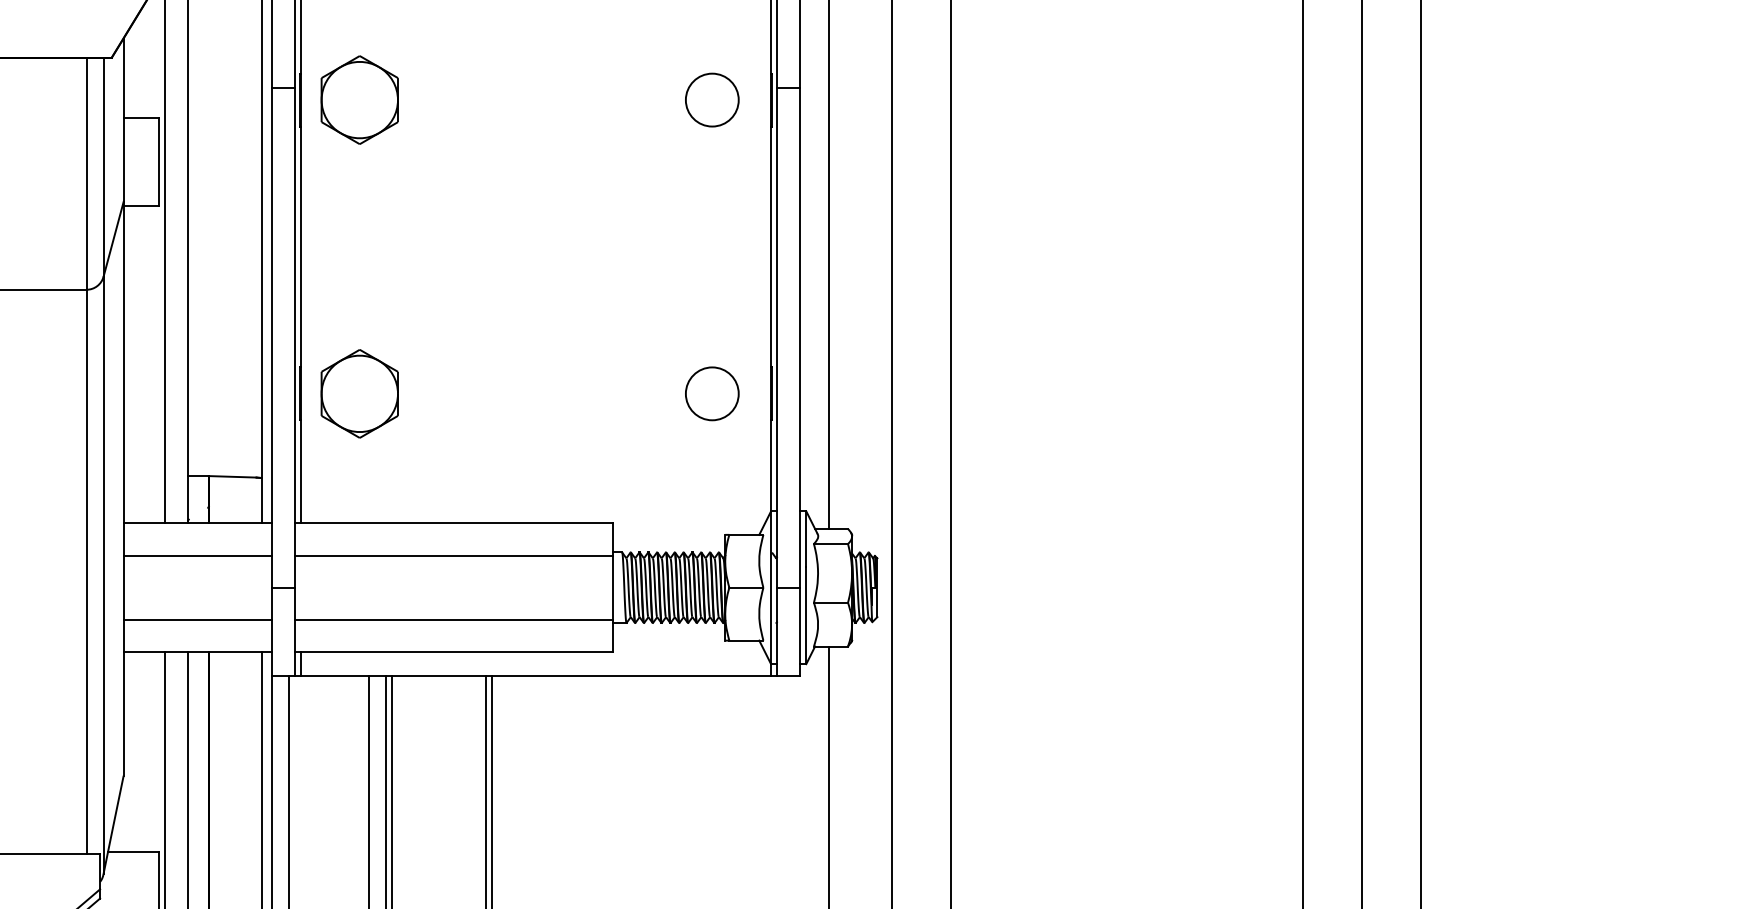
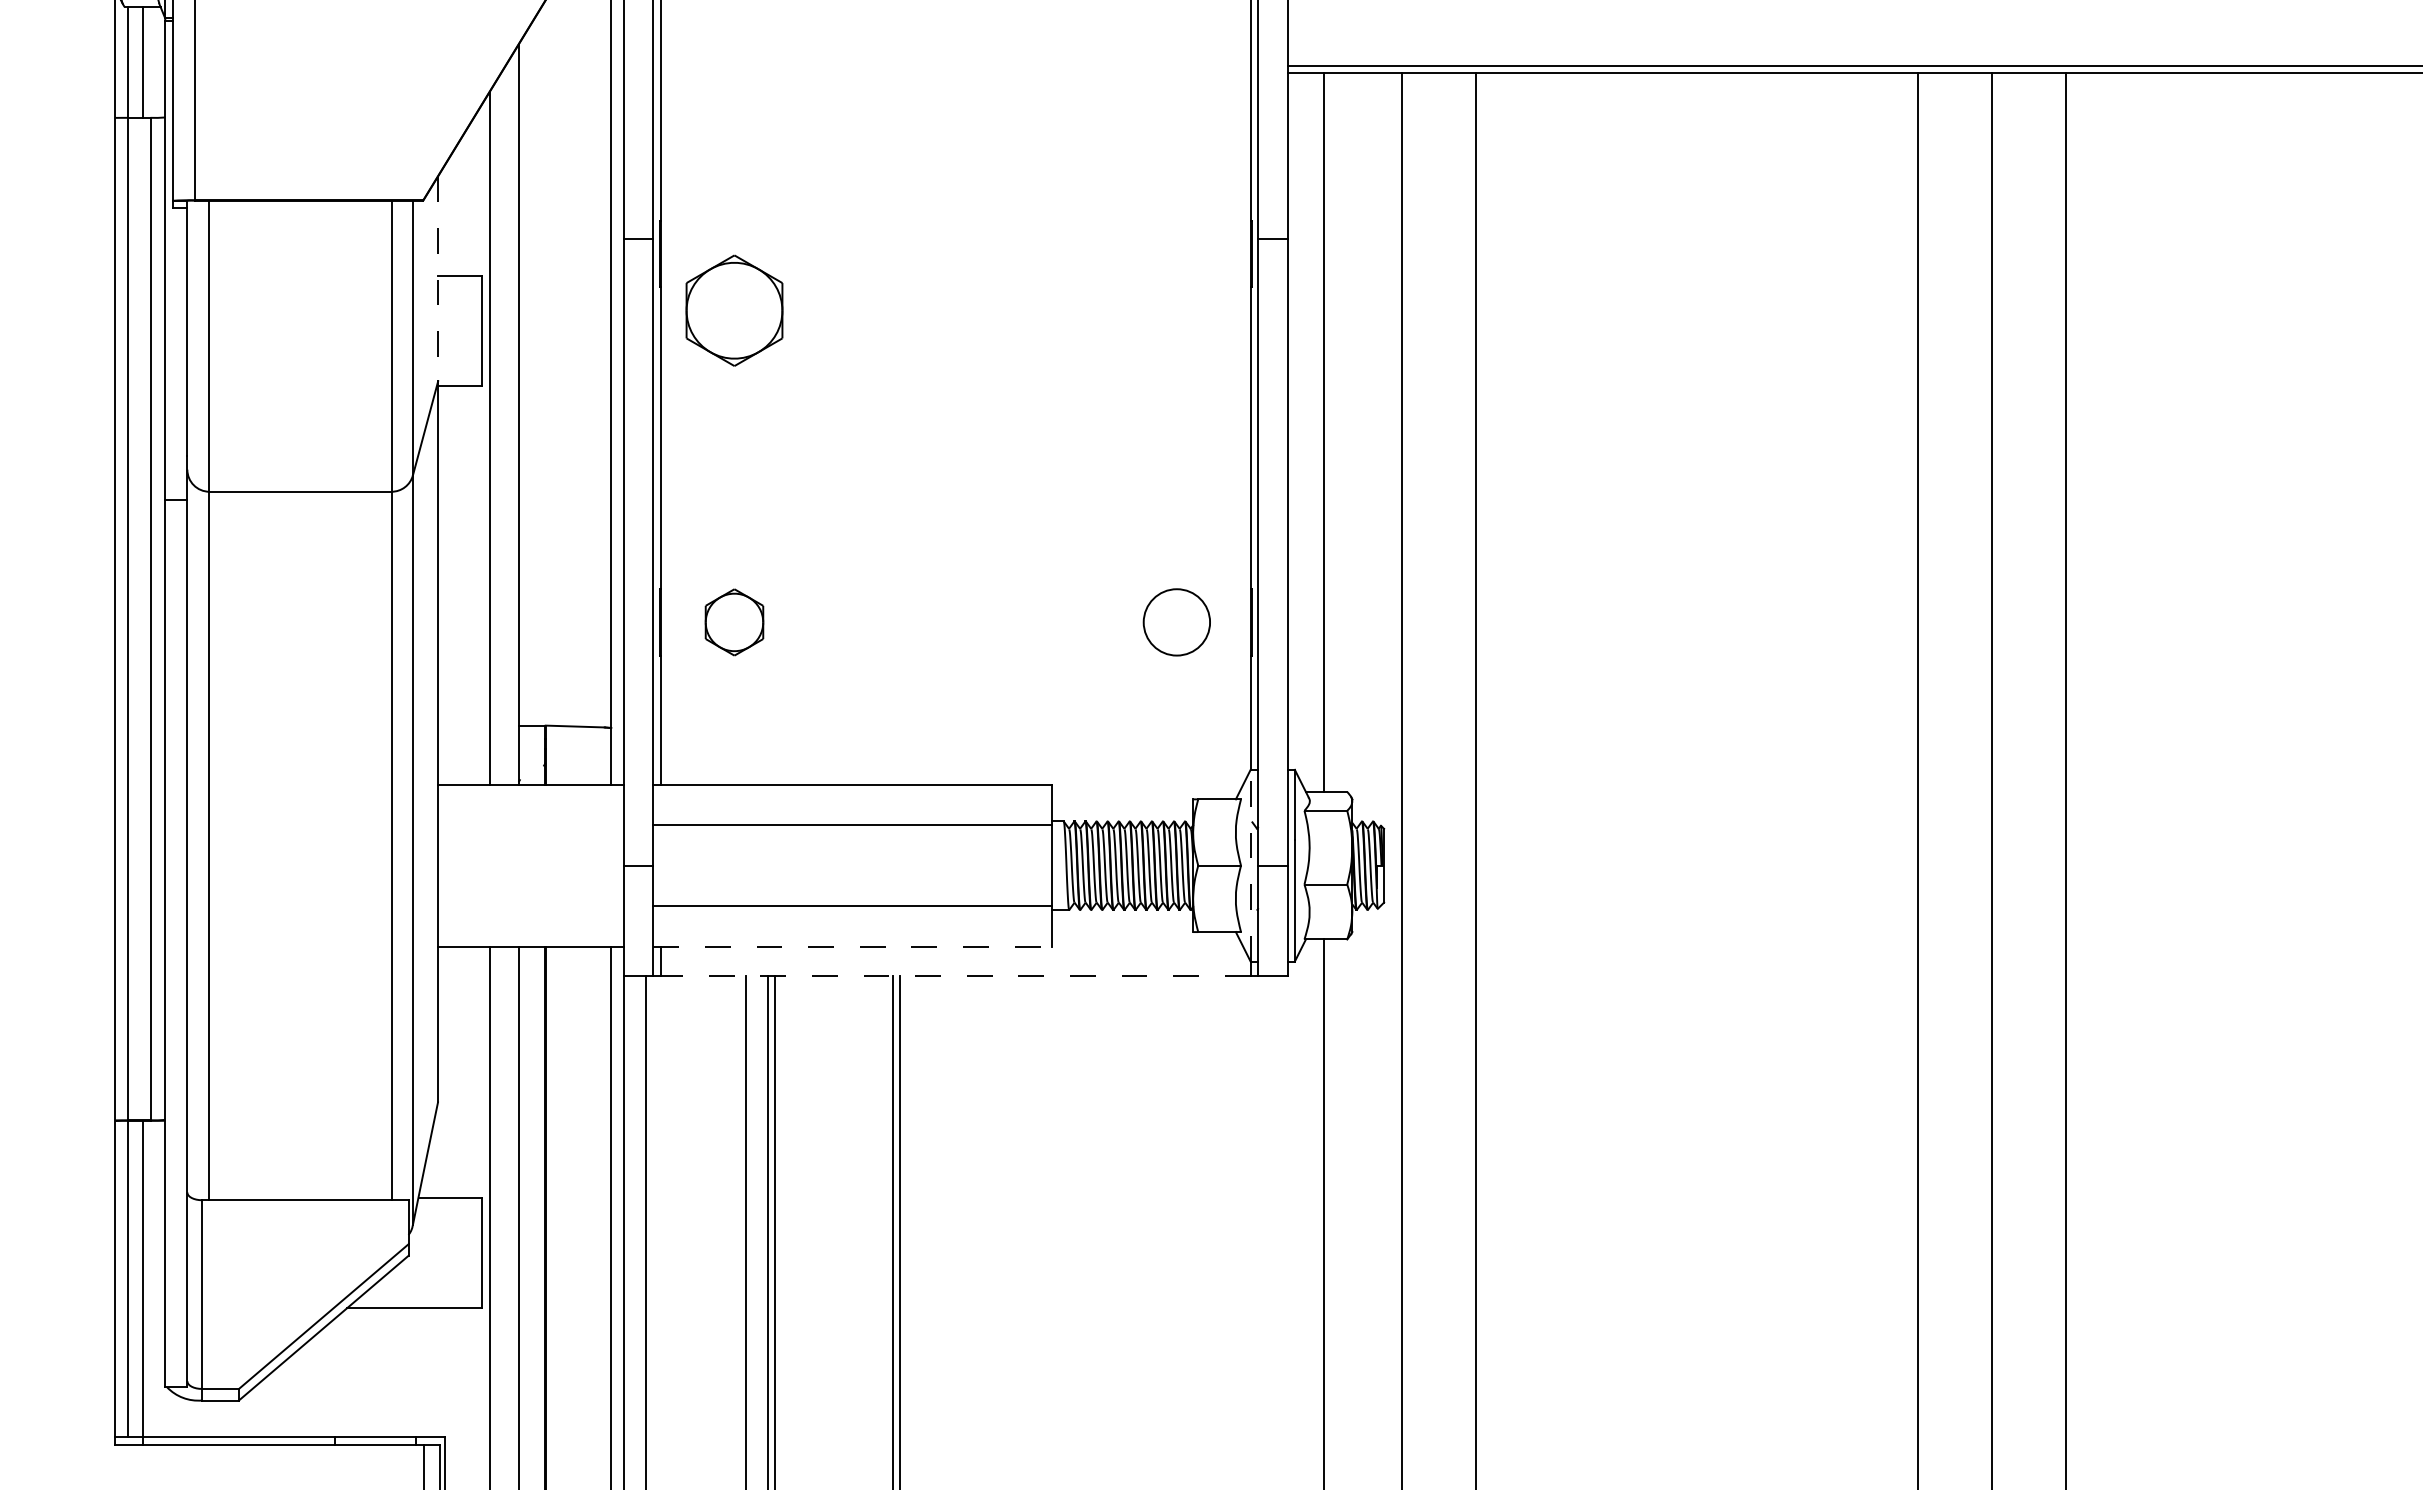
part: (359, 99) -> (734, 310), moved
circle: (711, 99) -> (1176, 253), removed
line: (123, 120) -> (438, 279), solid -> dashed
part: (359, 393) -> (734, 622), size x0.6
line: (197, 555) -> (530, 825), removed
line: (770, 587) -> (1250, 865), solid -> dashed
line: (197, 620) -> (530, 906), removed
line: (454, 652) -> (853, 946), solid -> dashed
line: (535, 676) -> (955, 976), solid -> dashed

